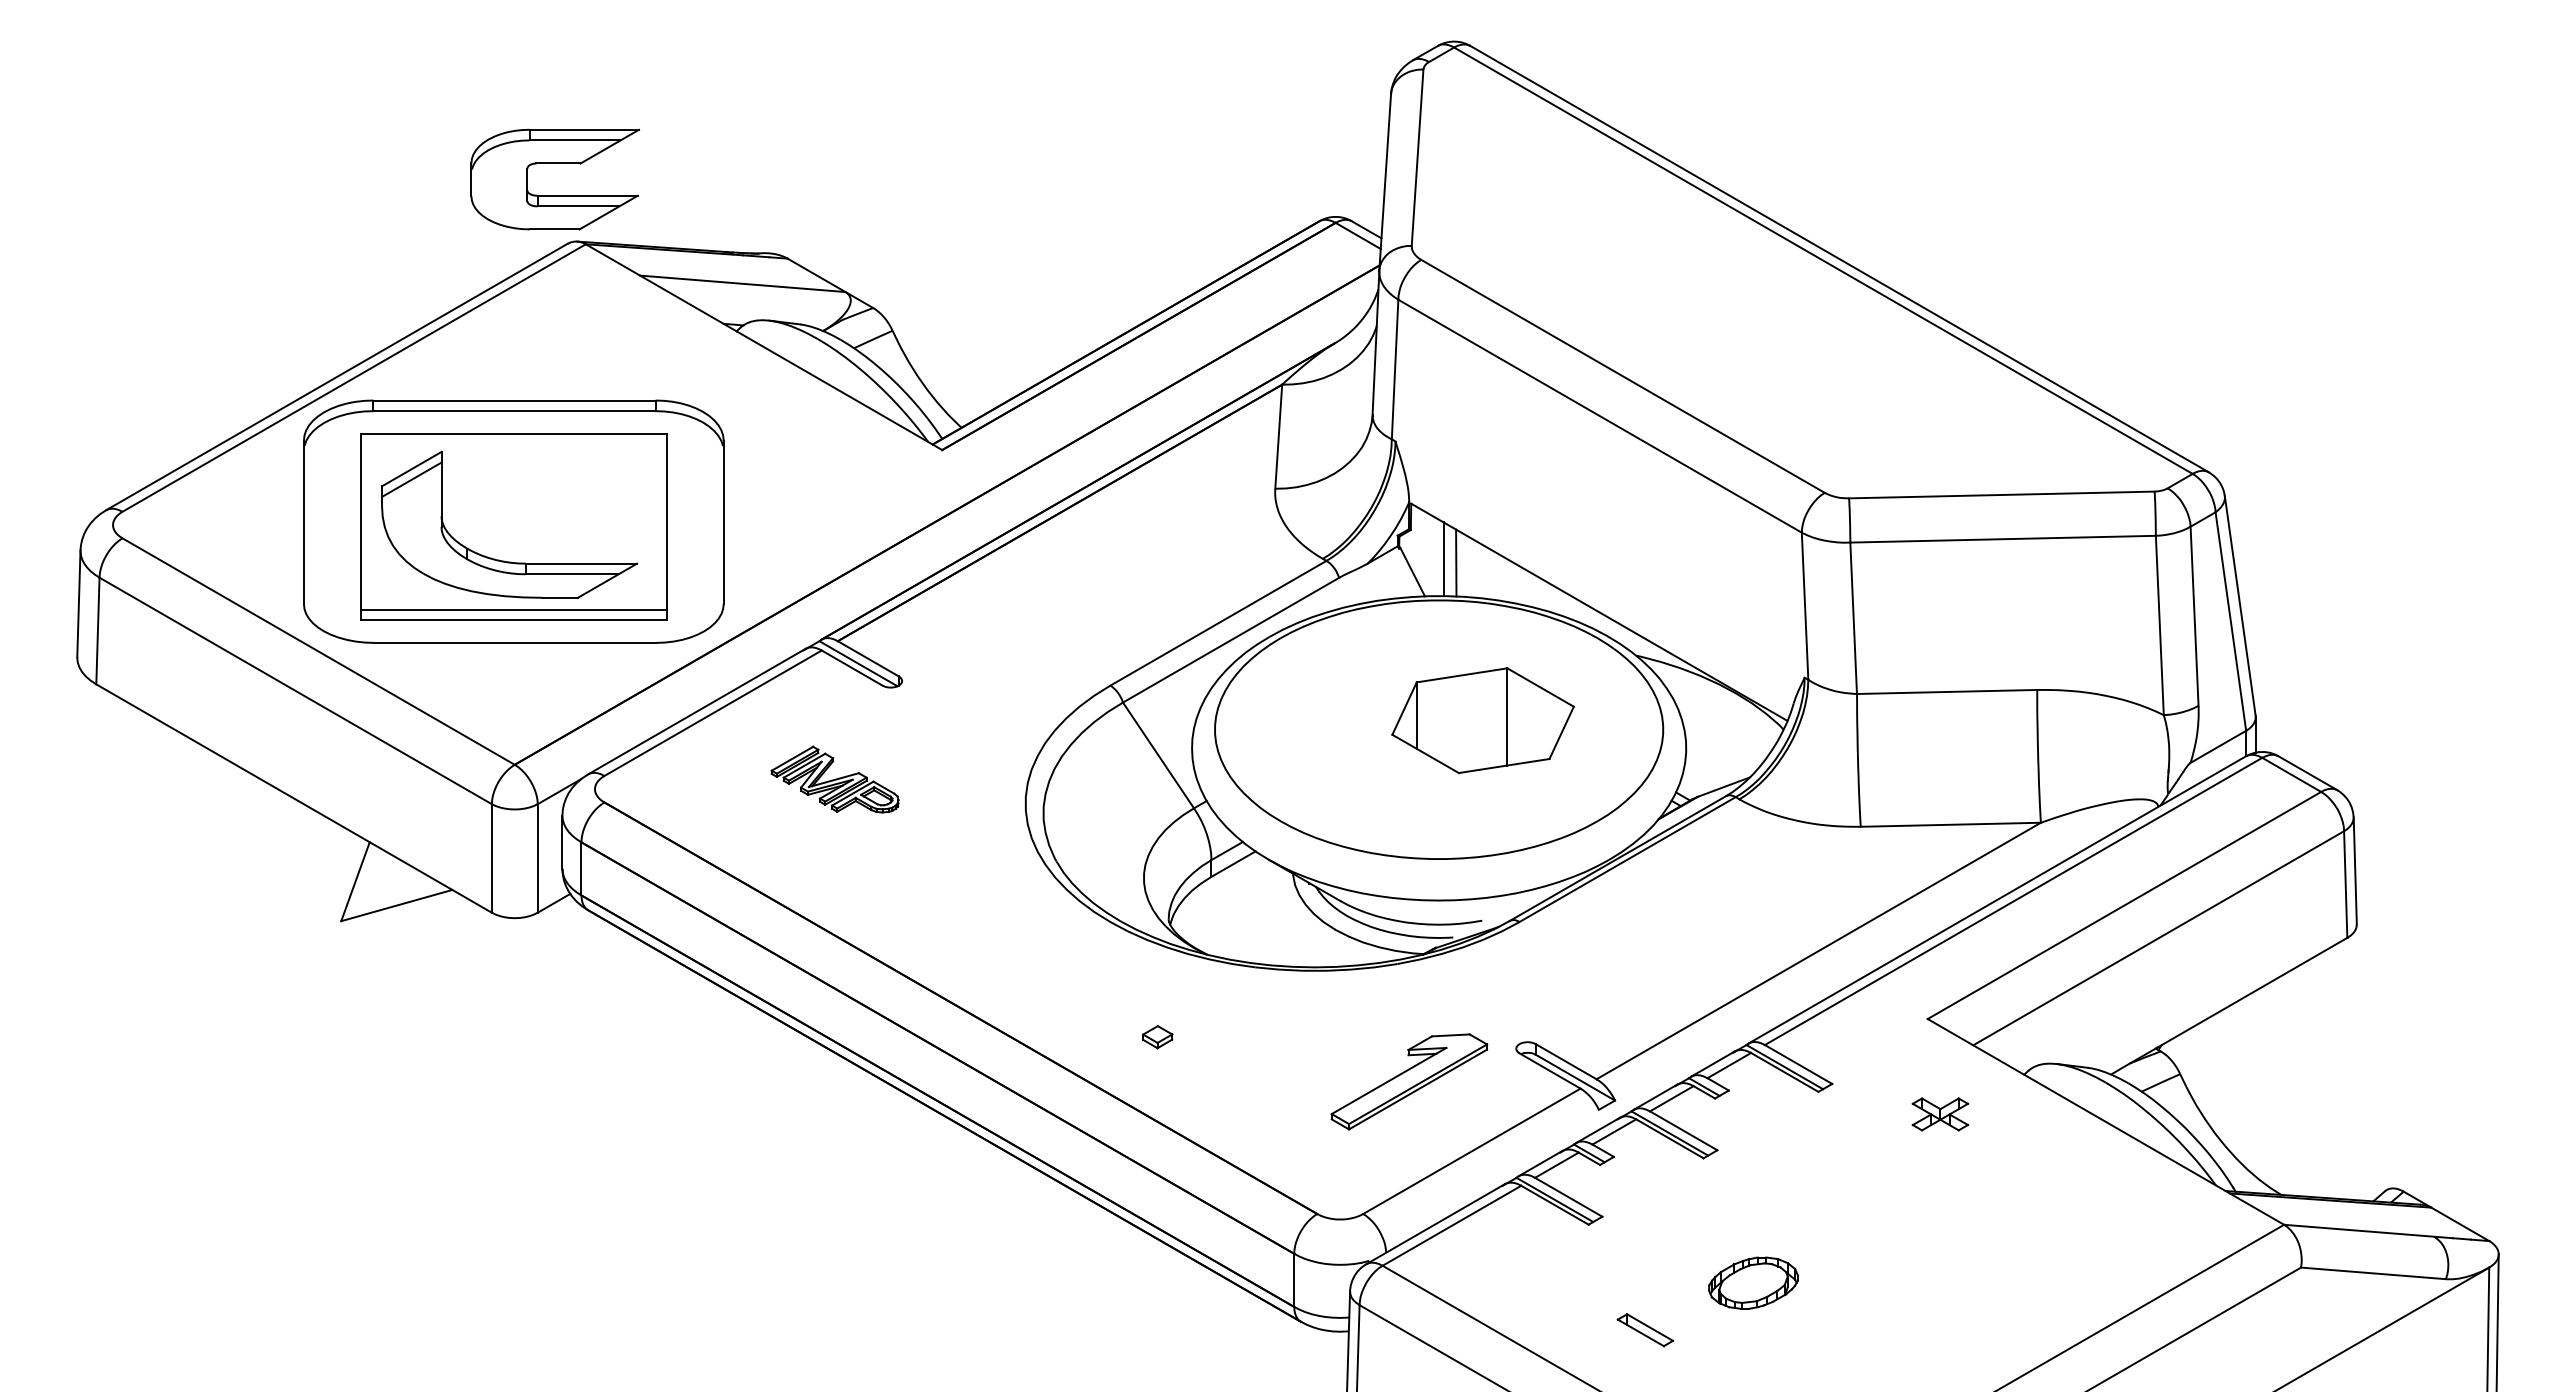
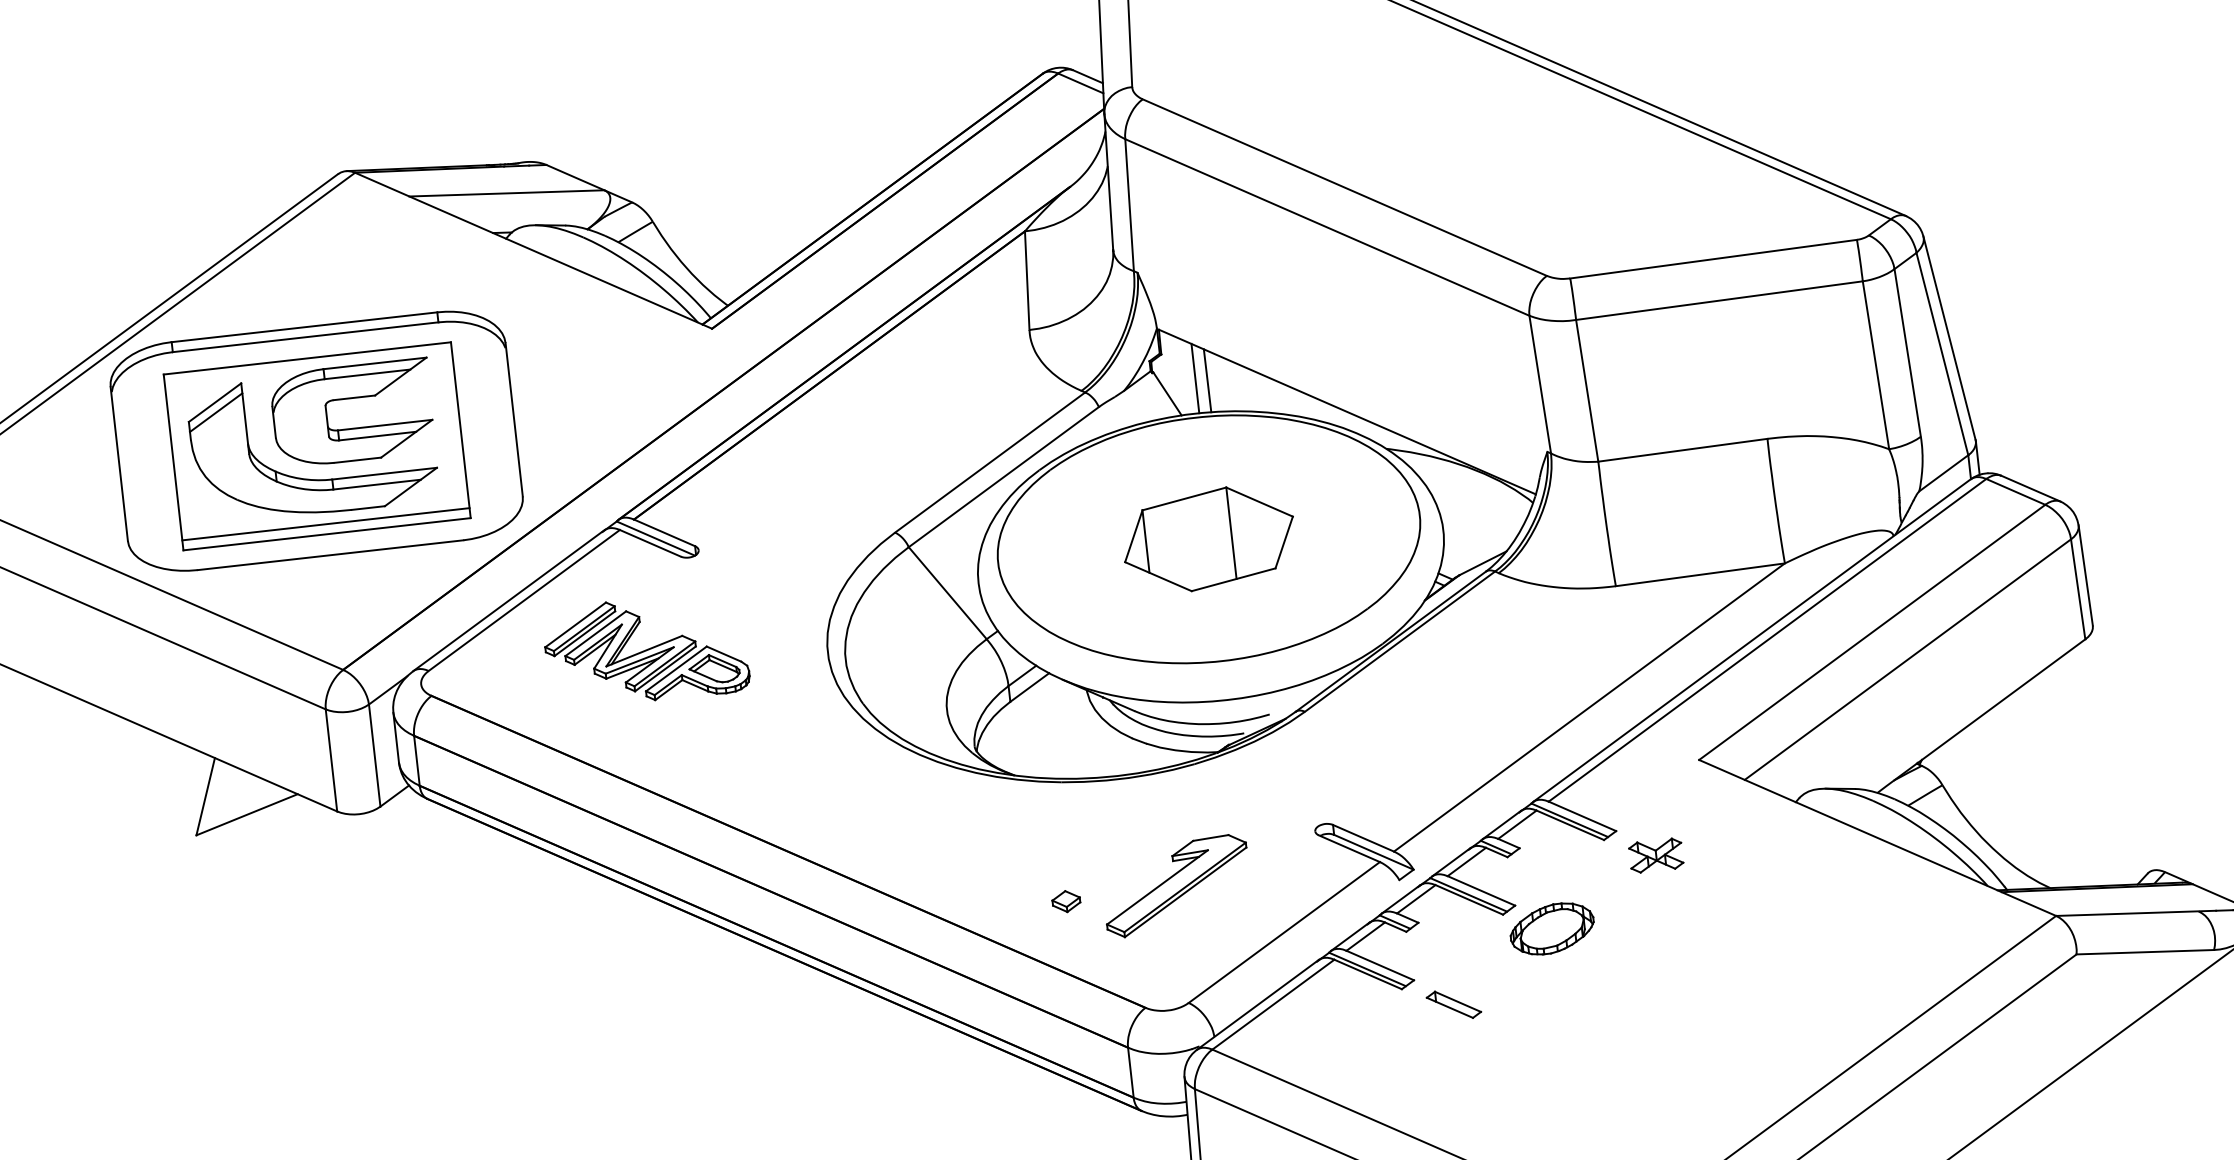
part: (554, 163) -> (350, 398), moved
part: (1482, 720) -> (1208, 539), moved
part: (834, 779) -> (645, 650), size x1.67
part: (1157, 1037) -> (1066, 901), moved
part: (1409, 1081) -> (1176, 885), moved
part: (1940, 1114) -> (1656, 855), moved
part: (1753, 1282) -> (1552, 928), moved
part: (1645, 1330) -> (1454, 1005), moved

